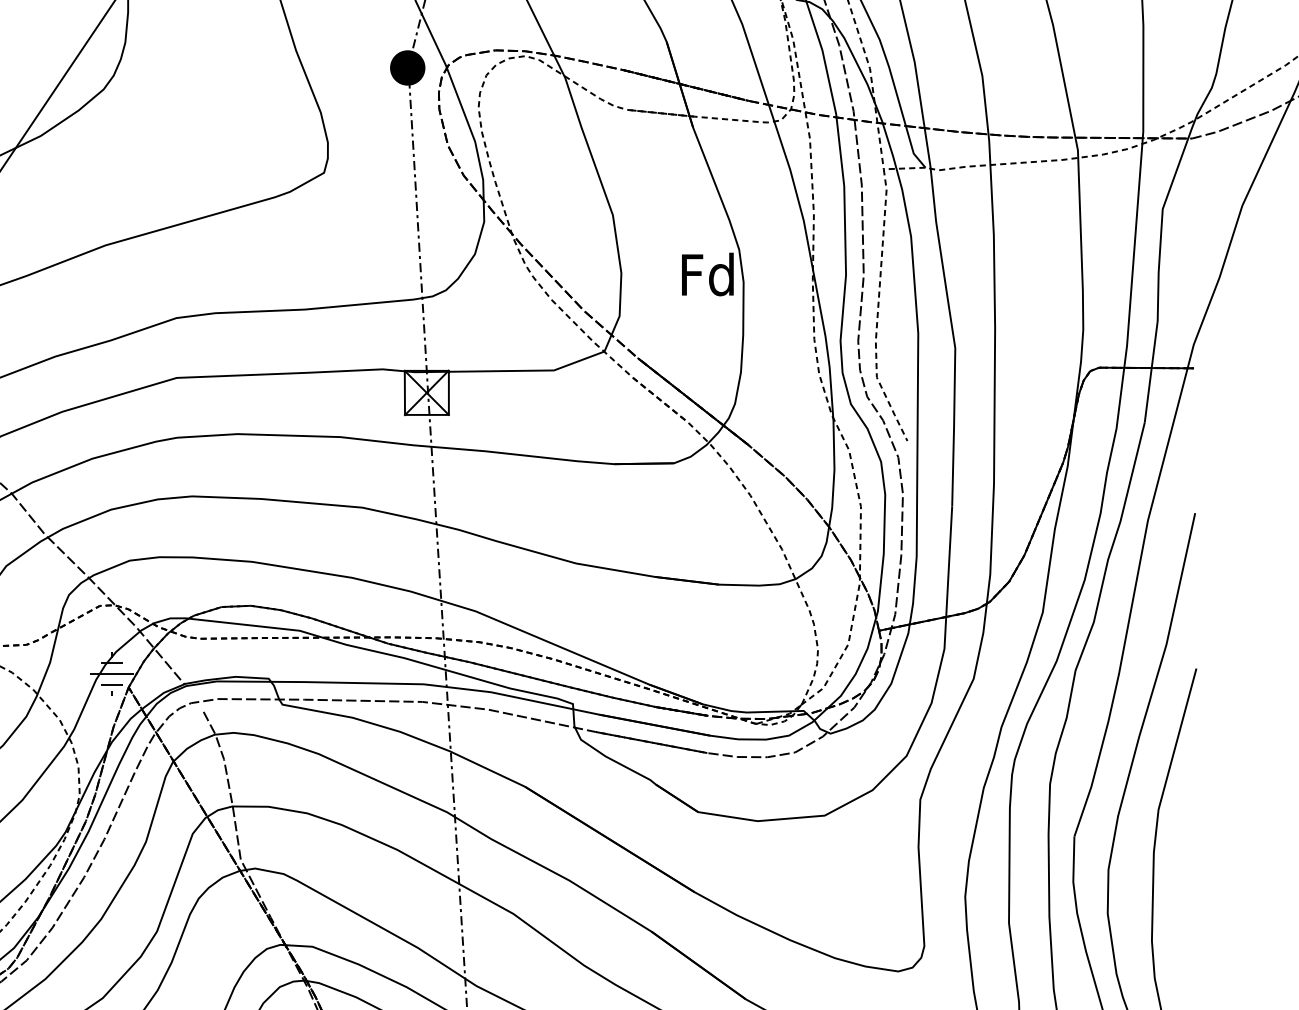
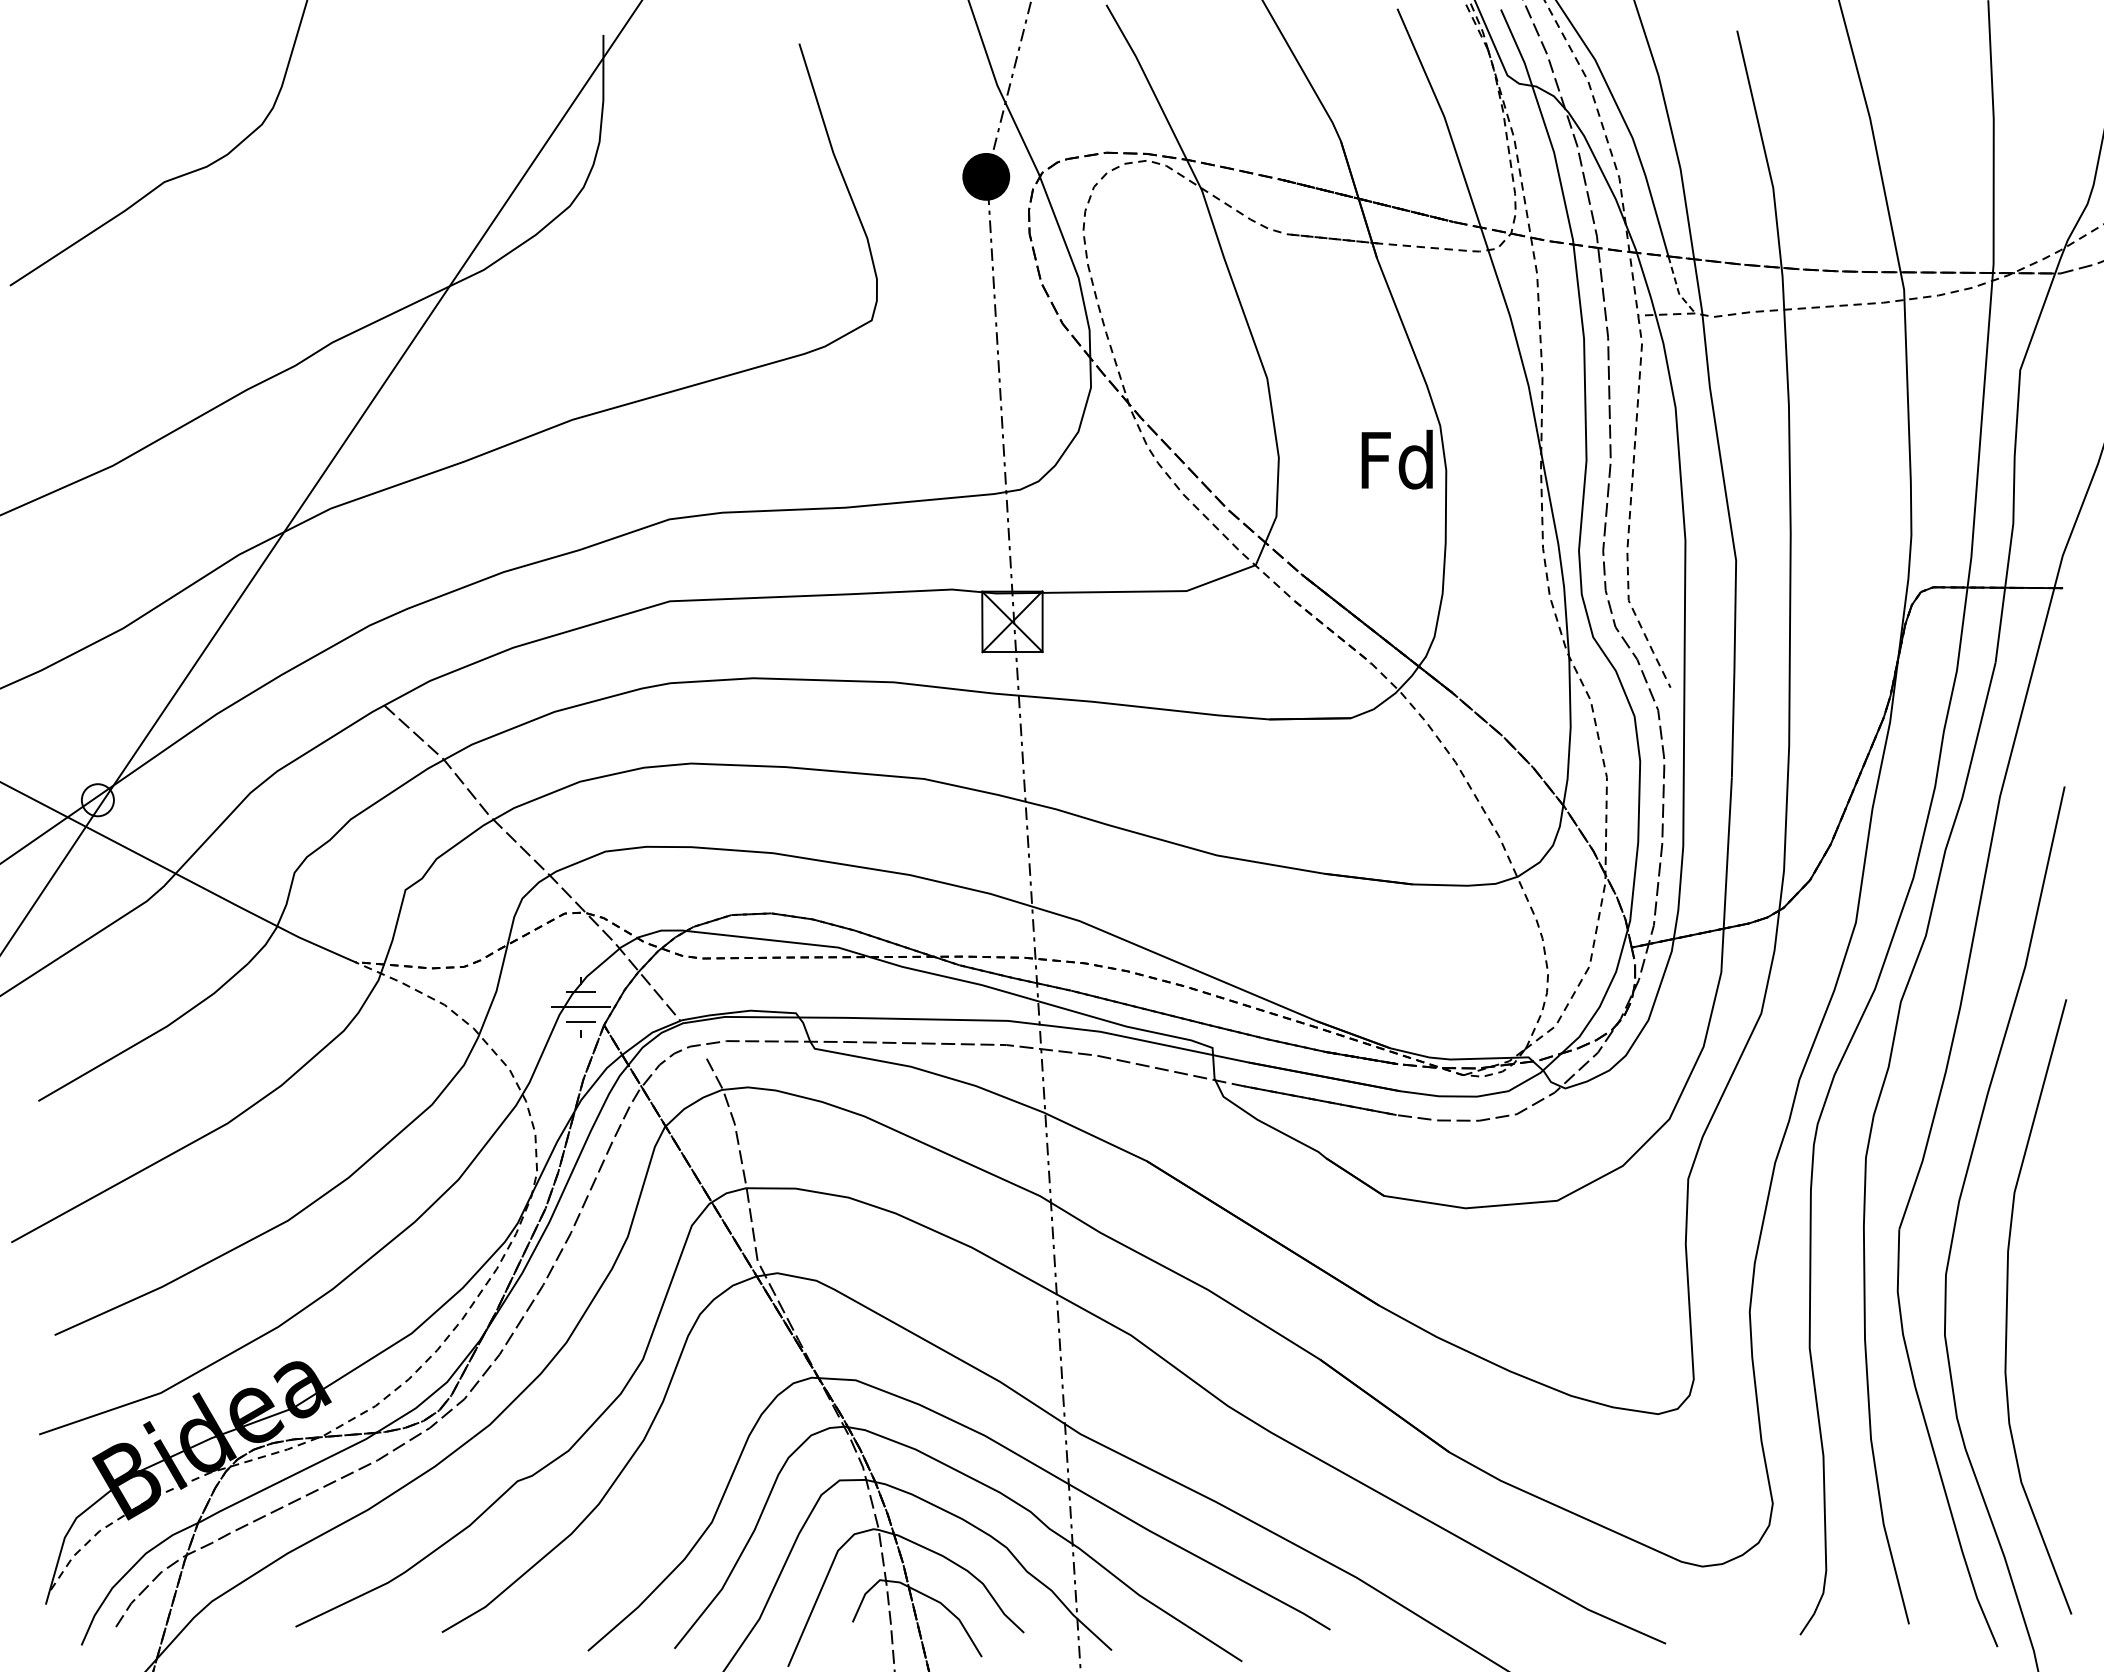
line: (912, 149) -> (1677, 288), solid -> dashed

